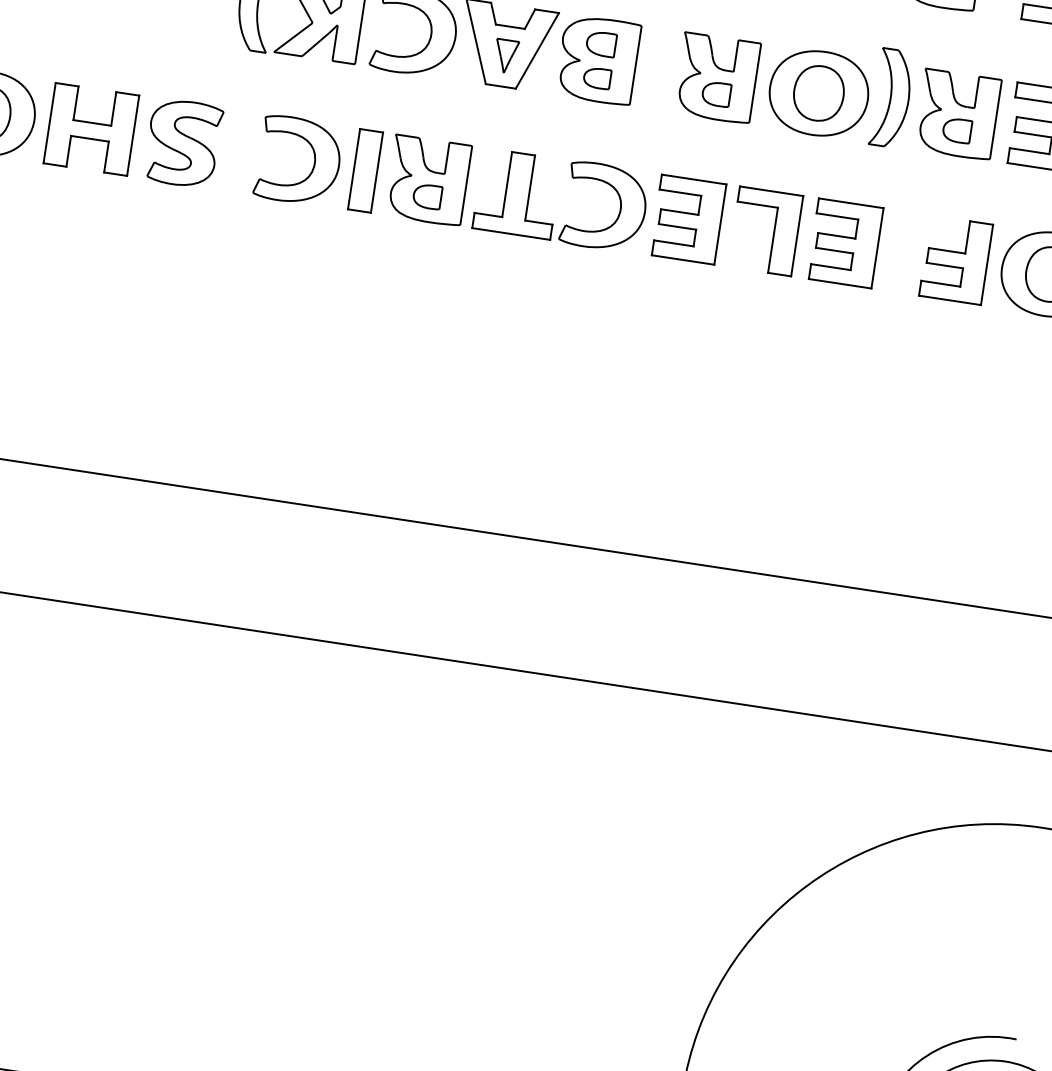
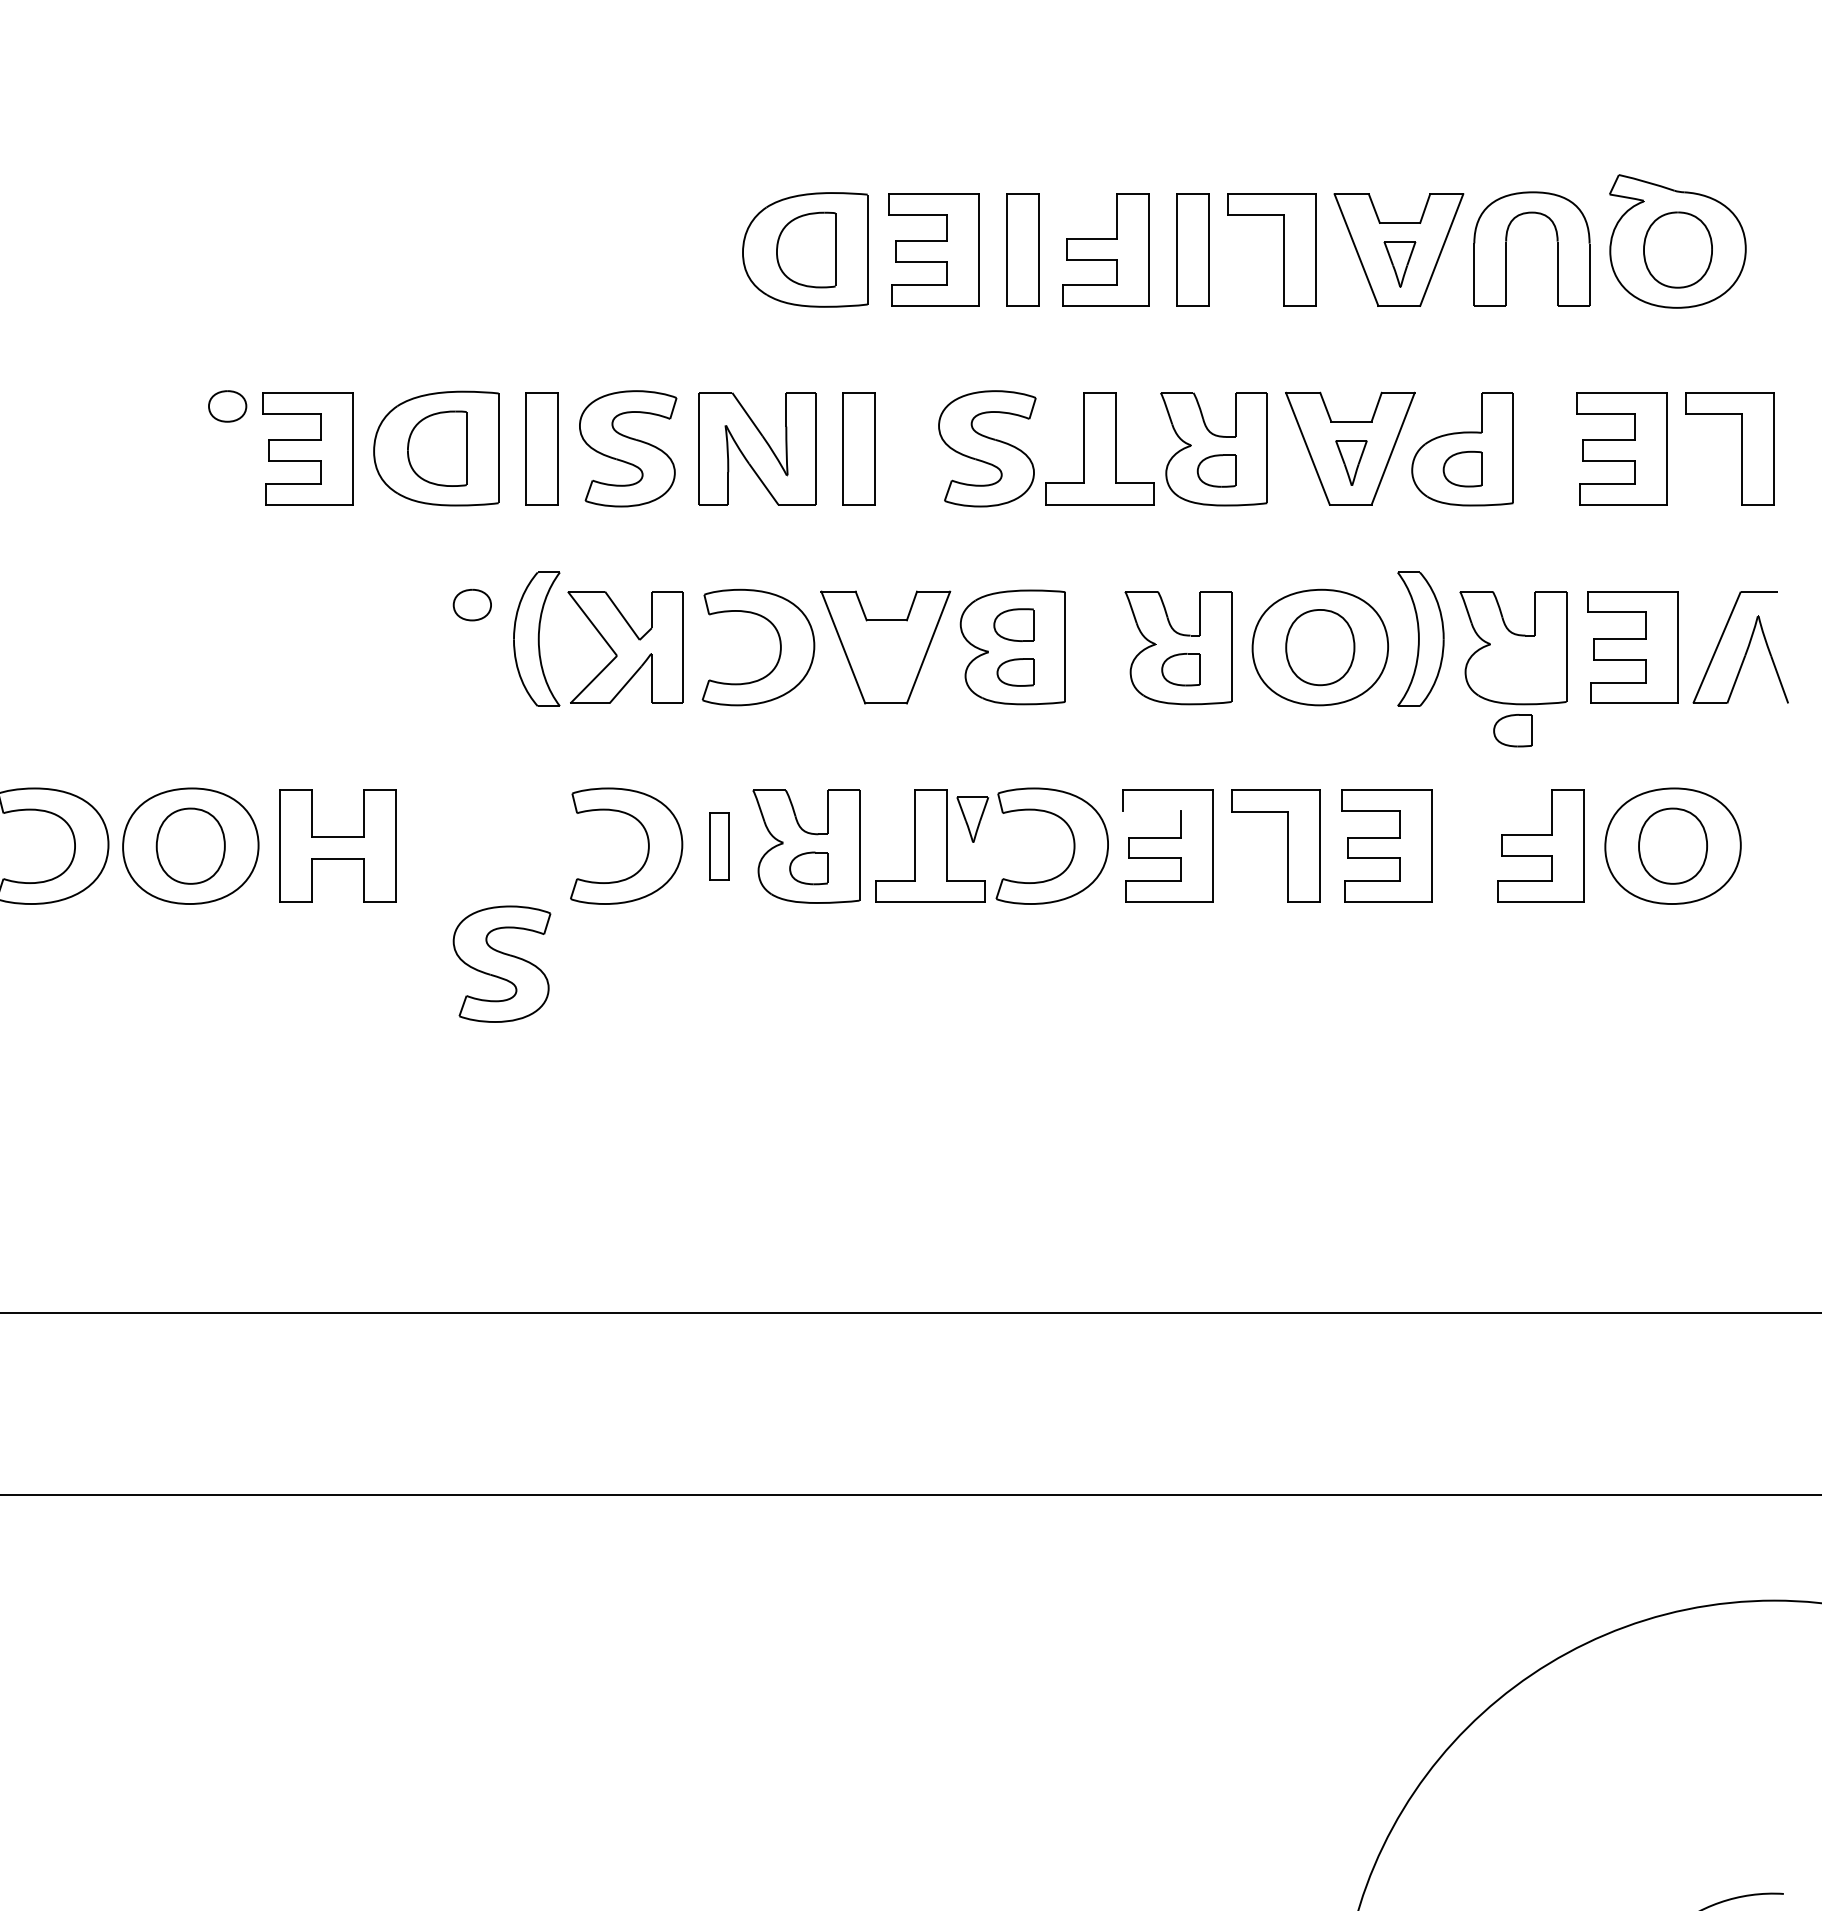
part: (505, 56) -> (972, 819), moved
part: (956, 130) -> (1512, 730), moved
part: (183, 142) -> (501, 963), moved
part: (364, 170) -> (718, 845), size x0.6
line: (680, 193) -> (1152, 811), removed

